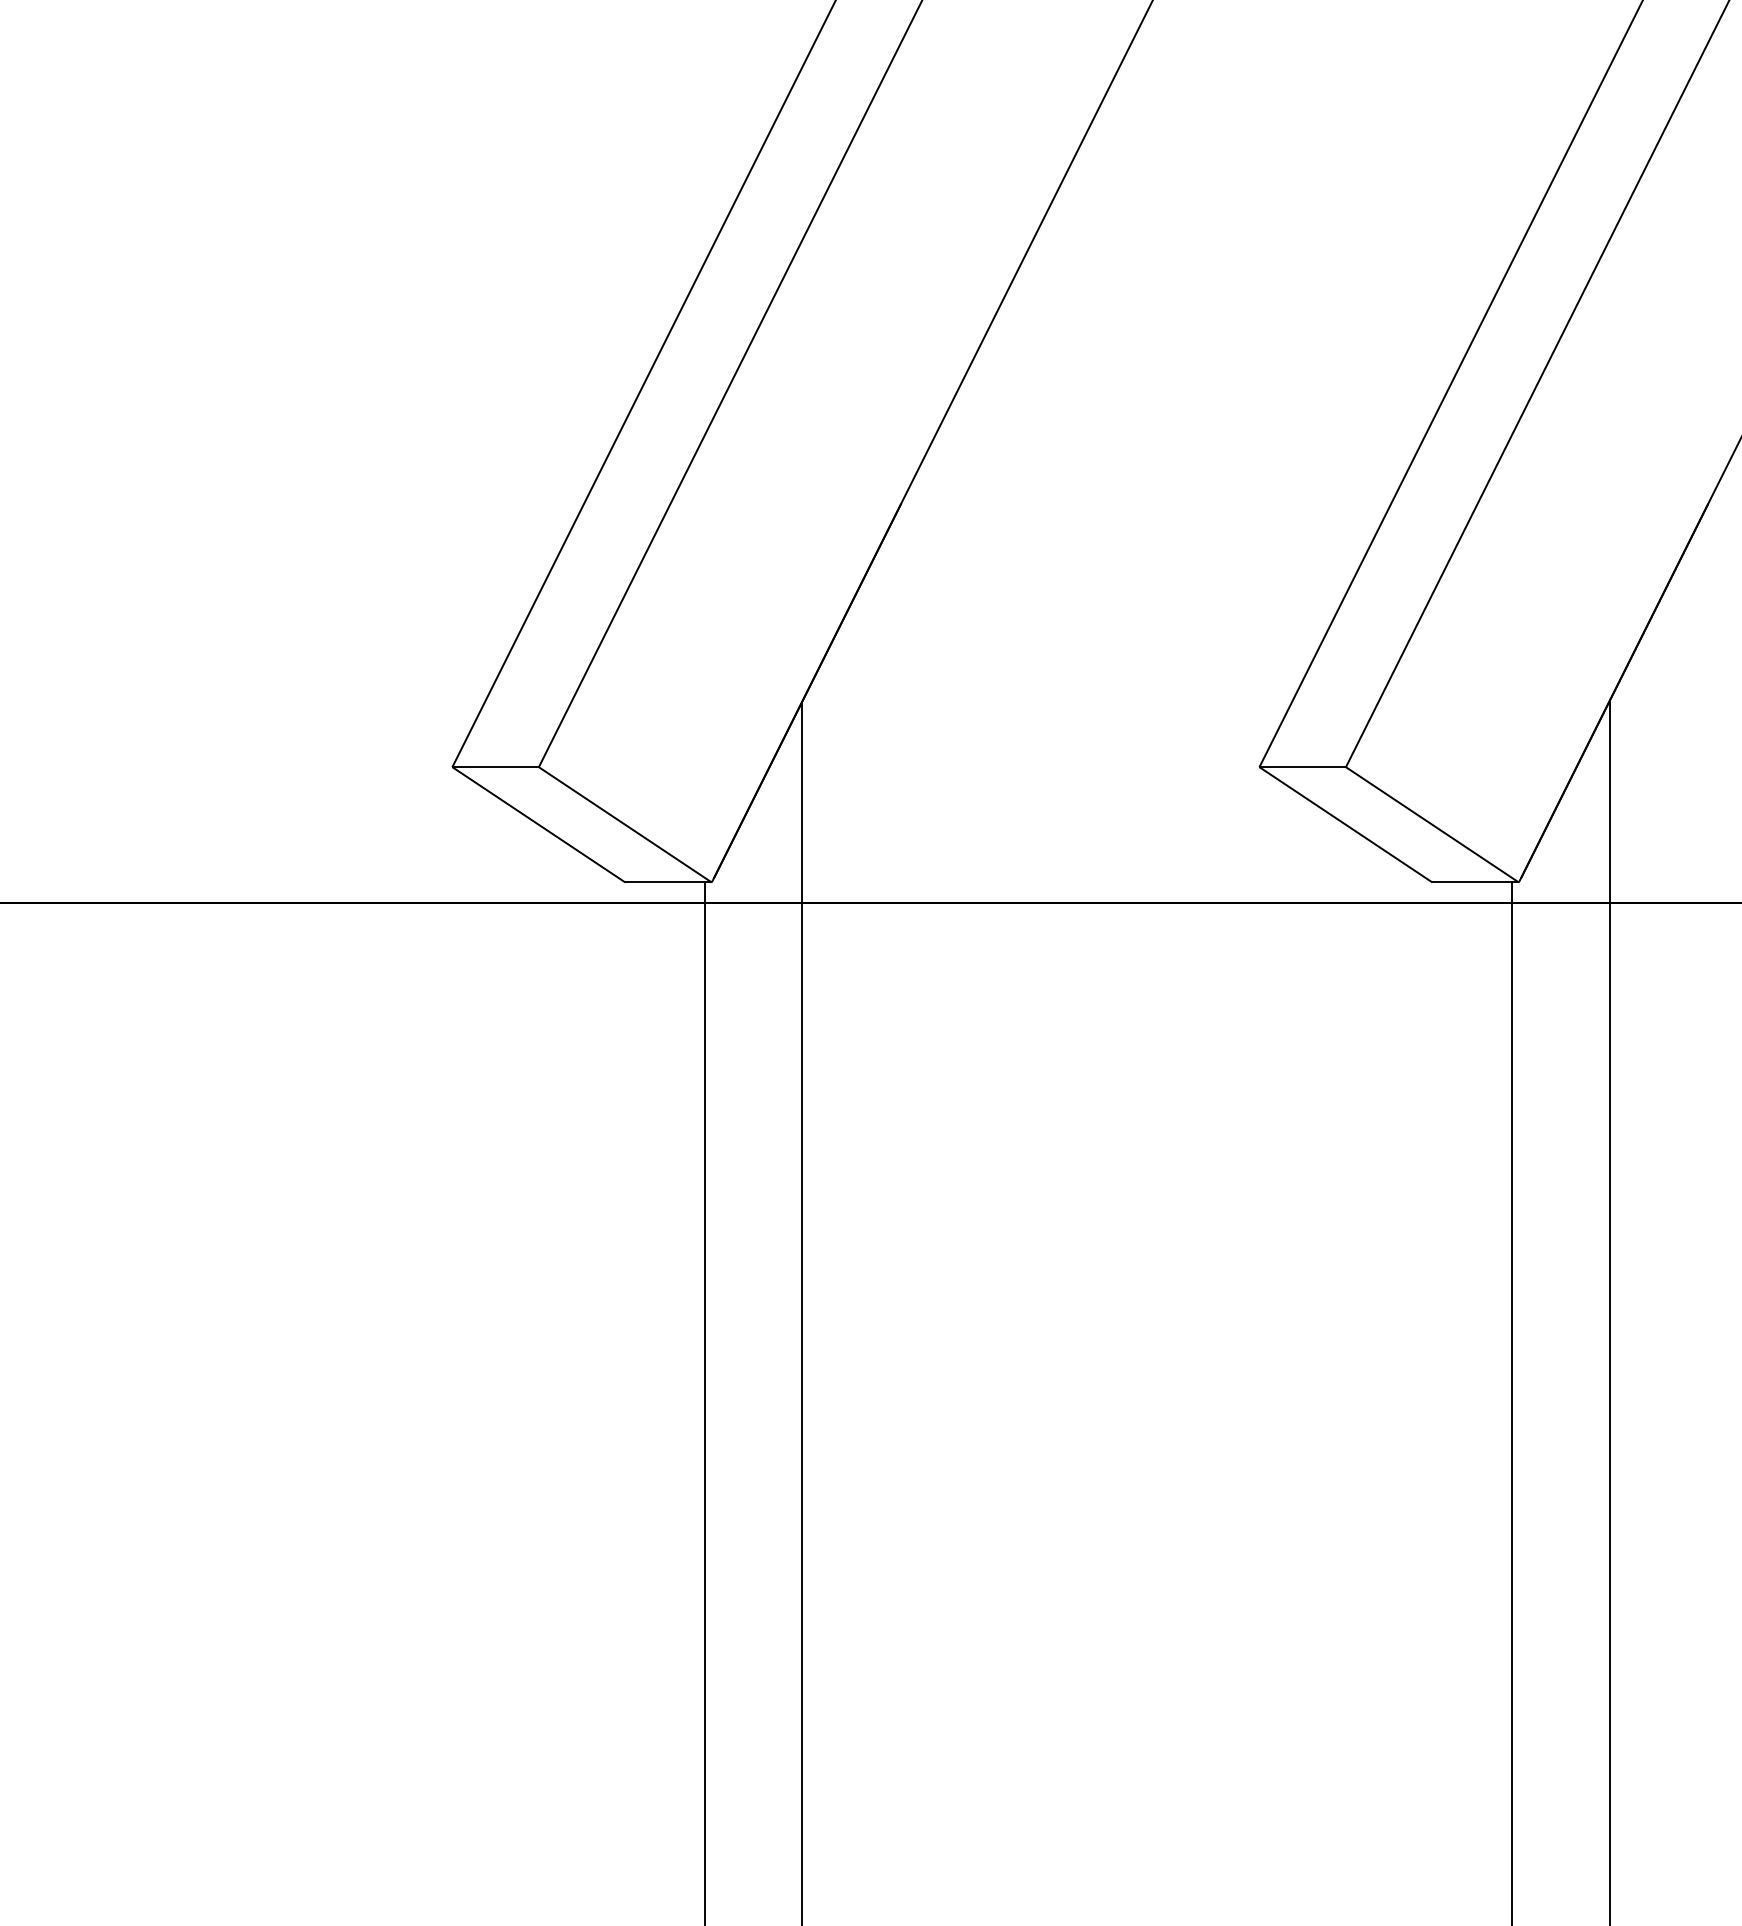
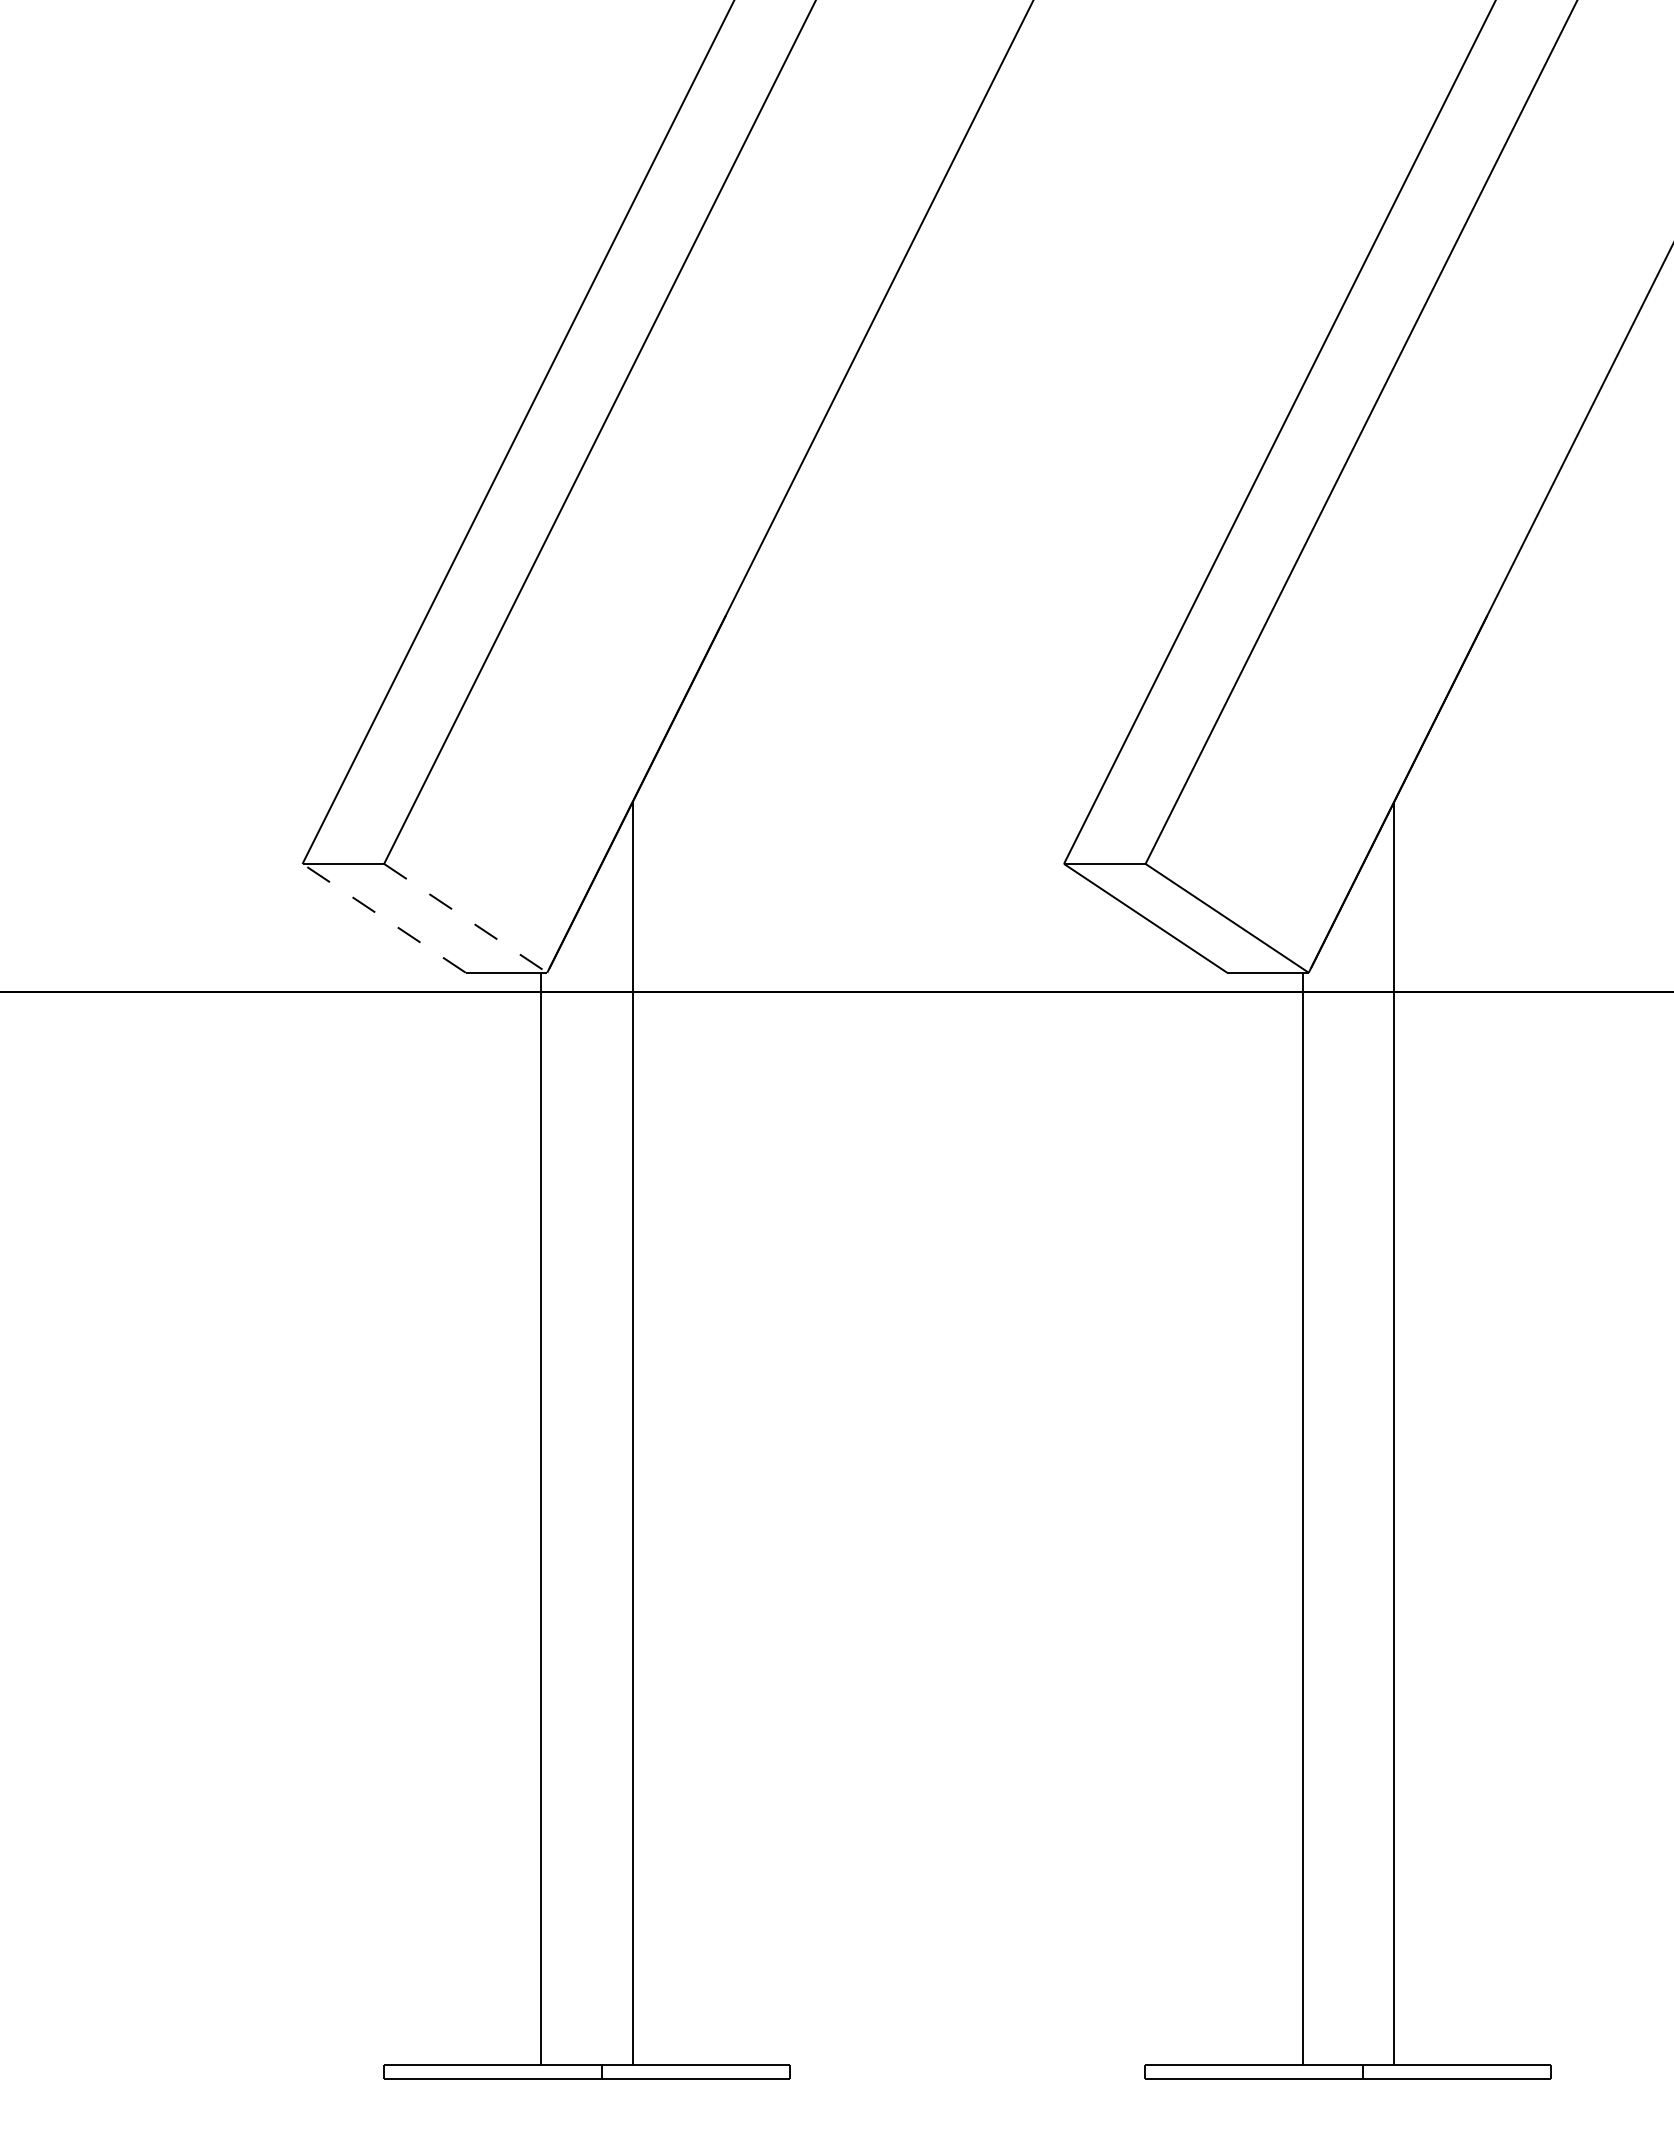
line: (538, 825) -> (383, 918), solid -> dashed
line: (626, 825) -> (466, 918), solid -> dashed

